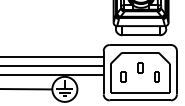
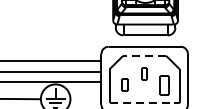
line: (139, 52) -> (143, 55), solid -> dashed
part: (156, 76) -> (163, 83), size x1.6
line: (140, 92) -> (144, 102), solid -> dashed

